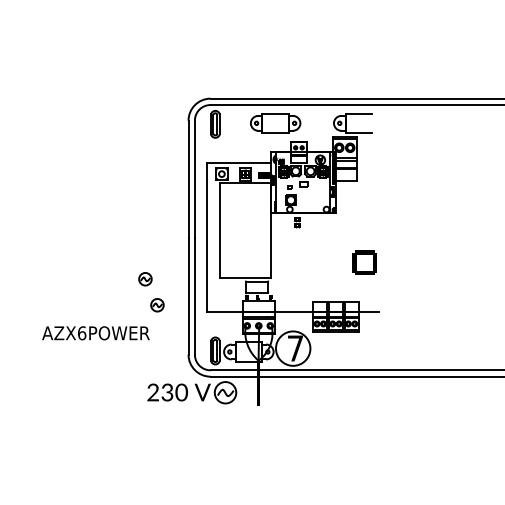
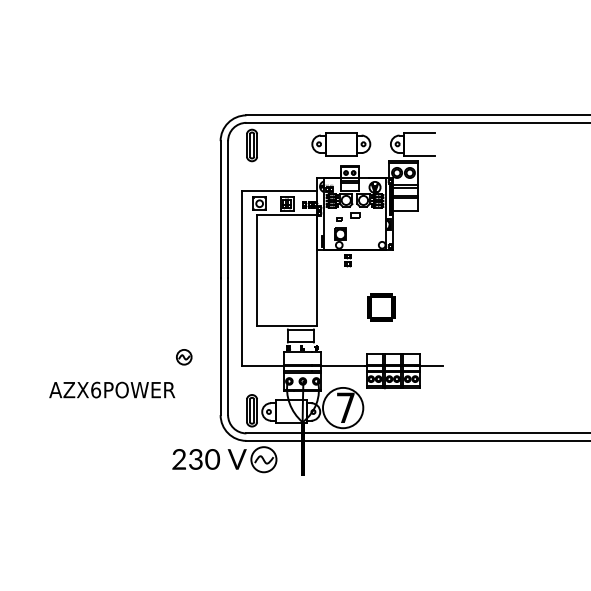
part: (275, 123) -> (341, 144), moved
part: (364, 262) -> (380, 307), moved
part: (145, 279) -> (170, 327), removed

